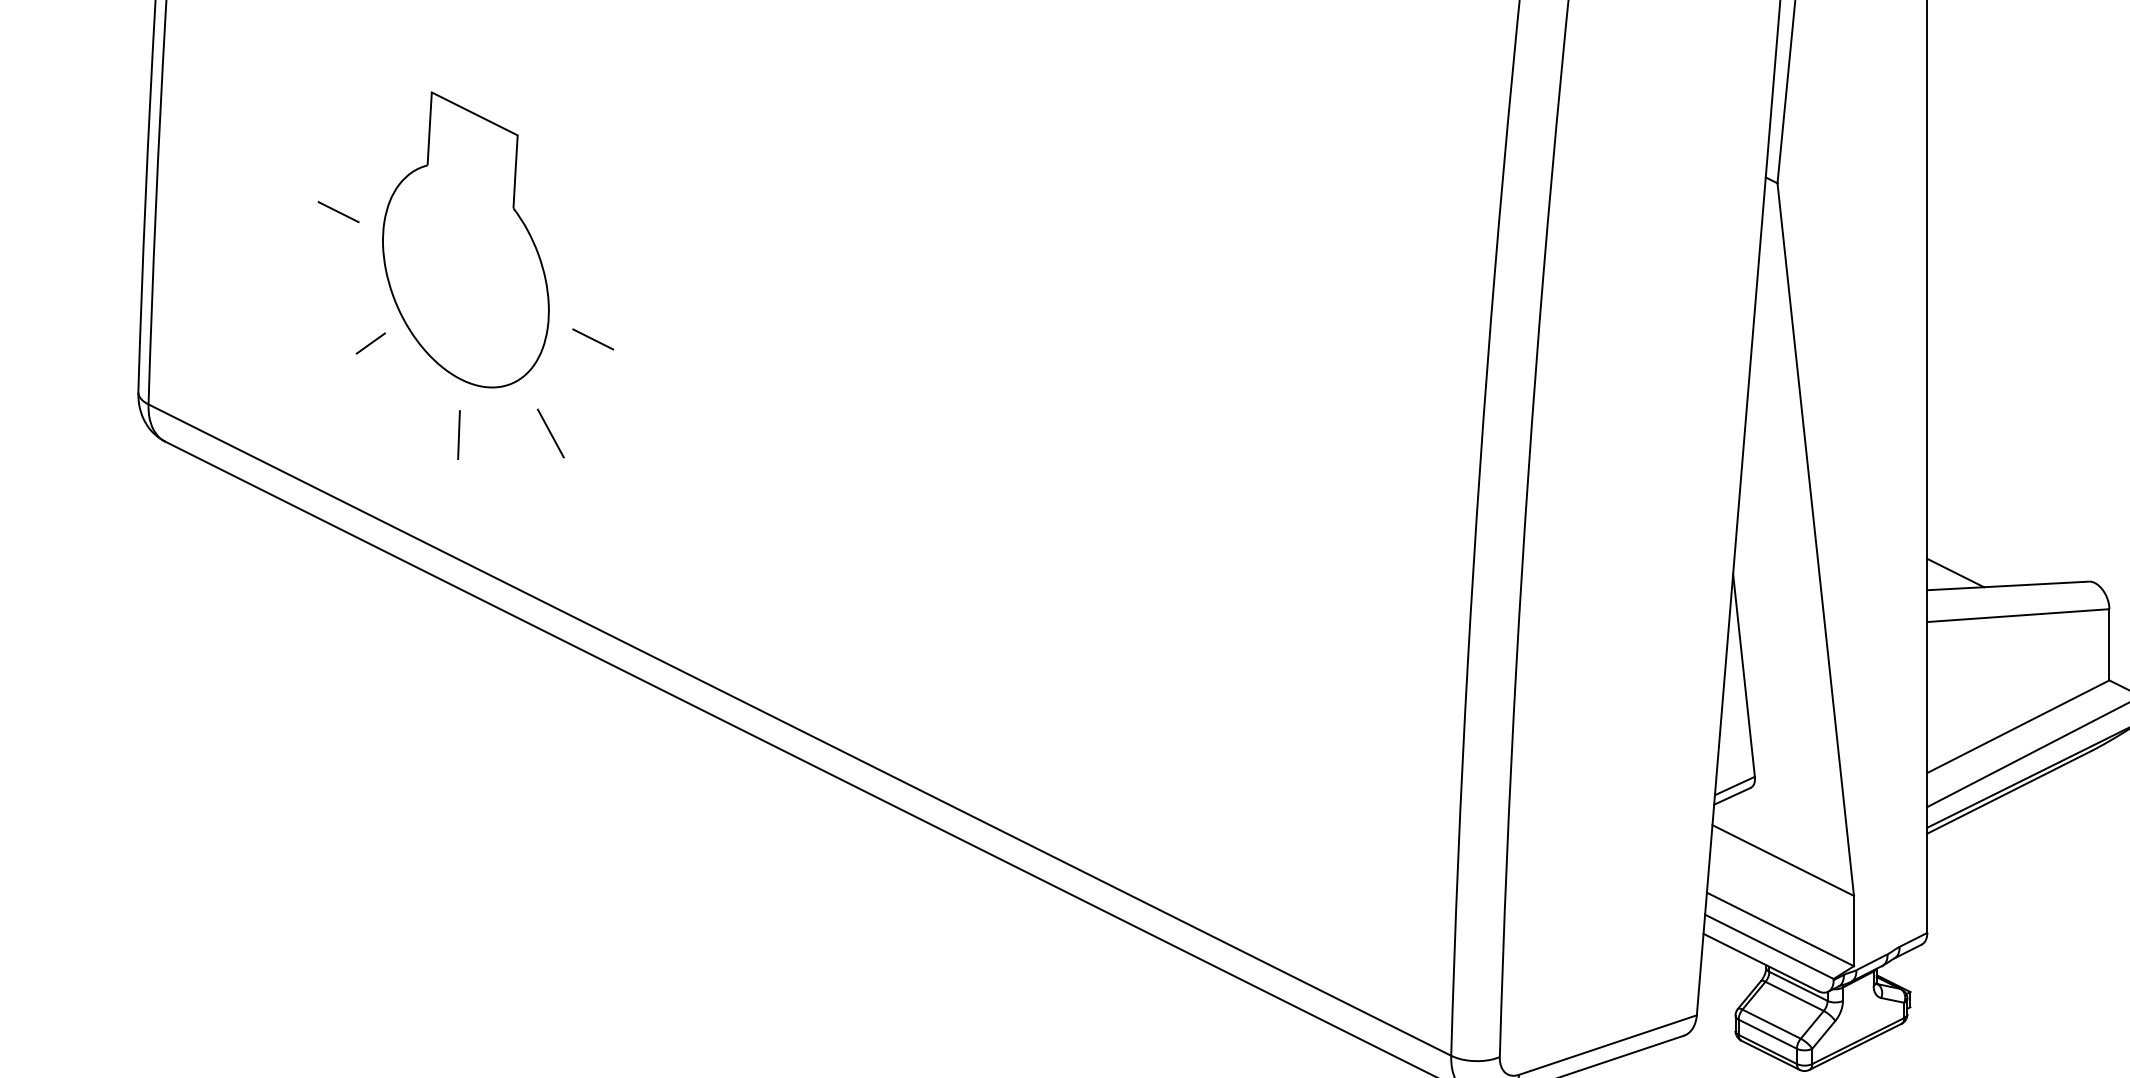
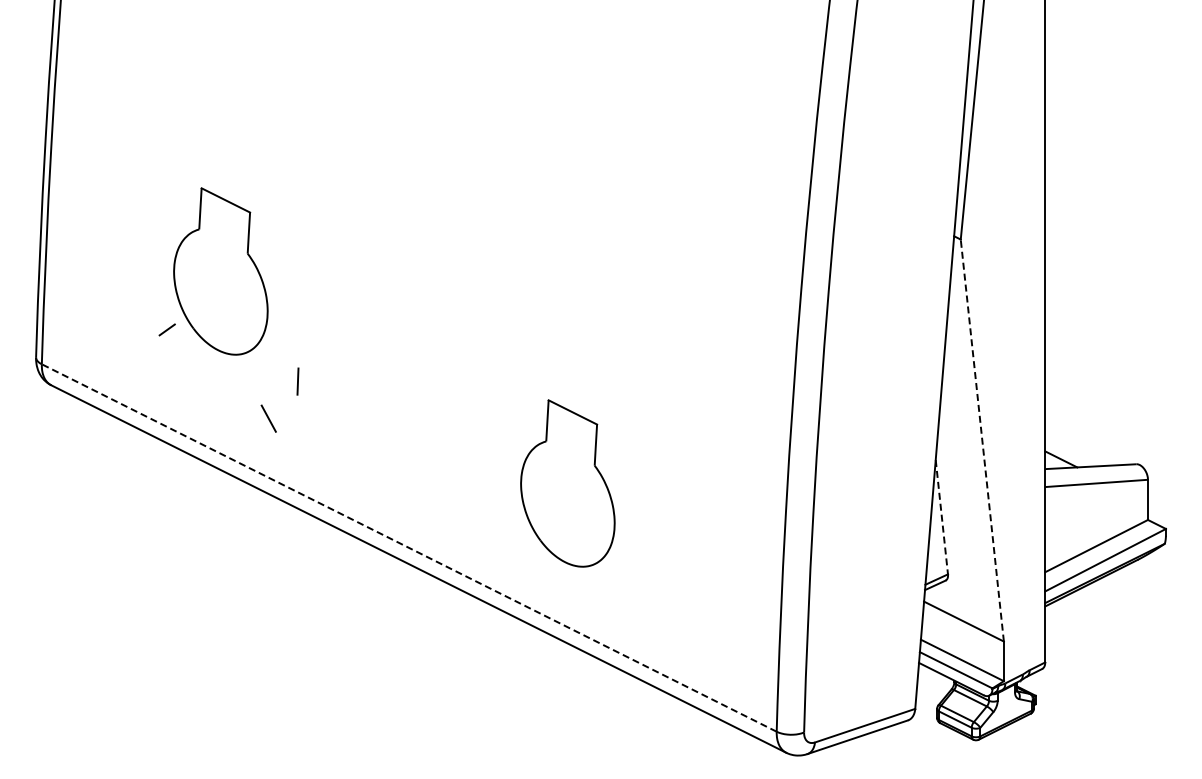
line: (337, 211) -> (148, 255), removed
line: (592, 339) -> (292, 327), removed
line: (550, 433) -> (268, 418), moved
line: (458, 434) -> (297, 381), moved
line: (1816, 539) -> (982, 440), solid -> dashed
part: (1080, 615) -> (567, 483), added
line: (1743, 676) -> (941, 517), solid -> dashed
line: (800, 730) -> (409, 548), solid -> dashed

